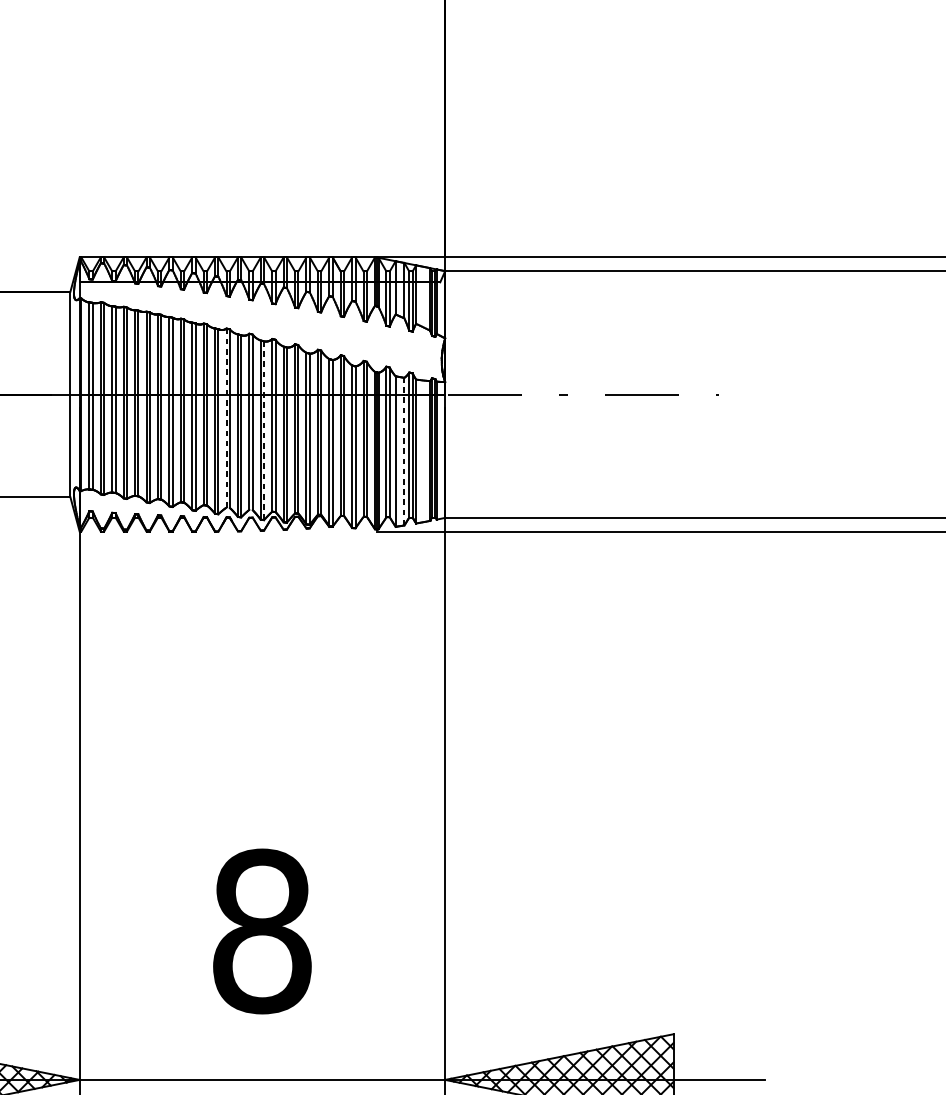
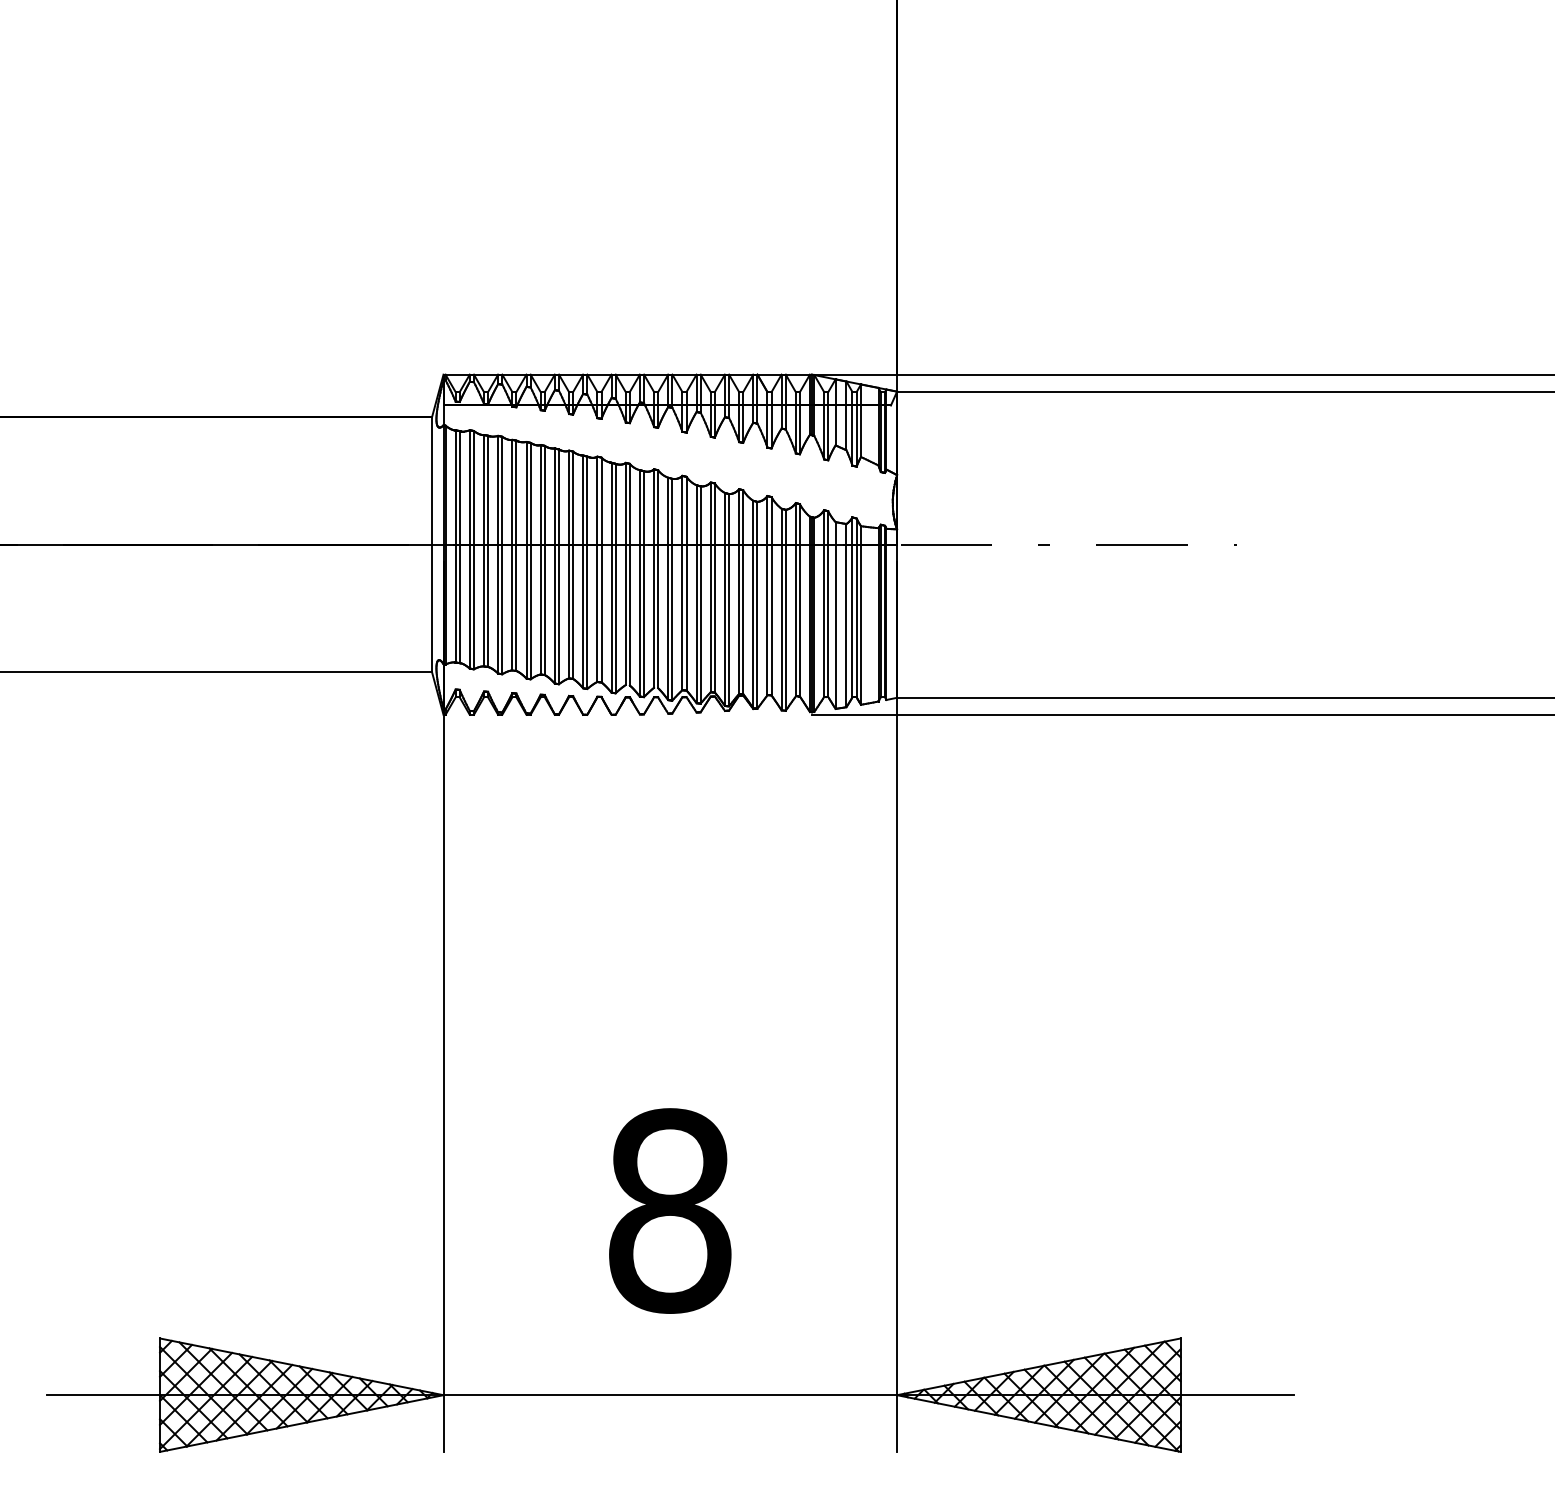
line: (226, 417) -> (625, 573), dashed -> solid
line: (264, 430) -> (672, 589), dashed -> solid
line: (404, 451) -> (846, 615), dashed -> solid

